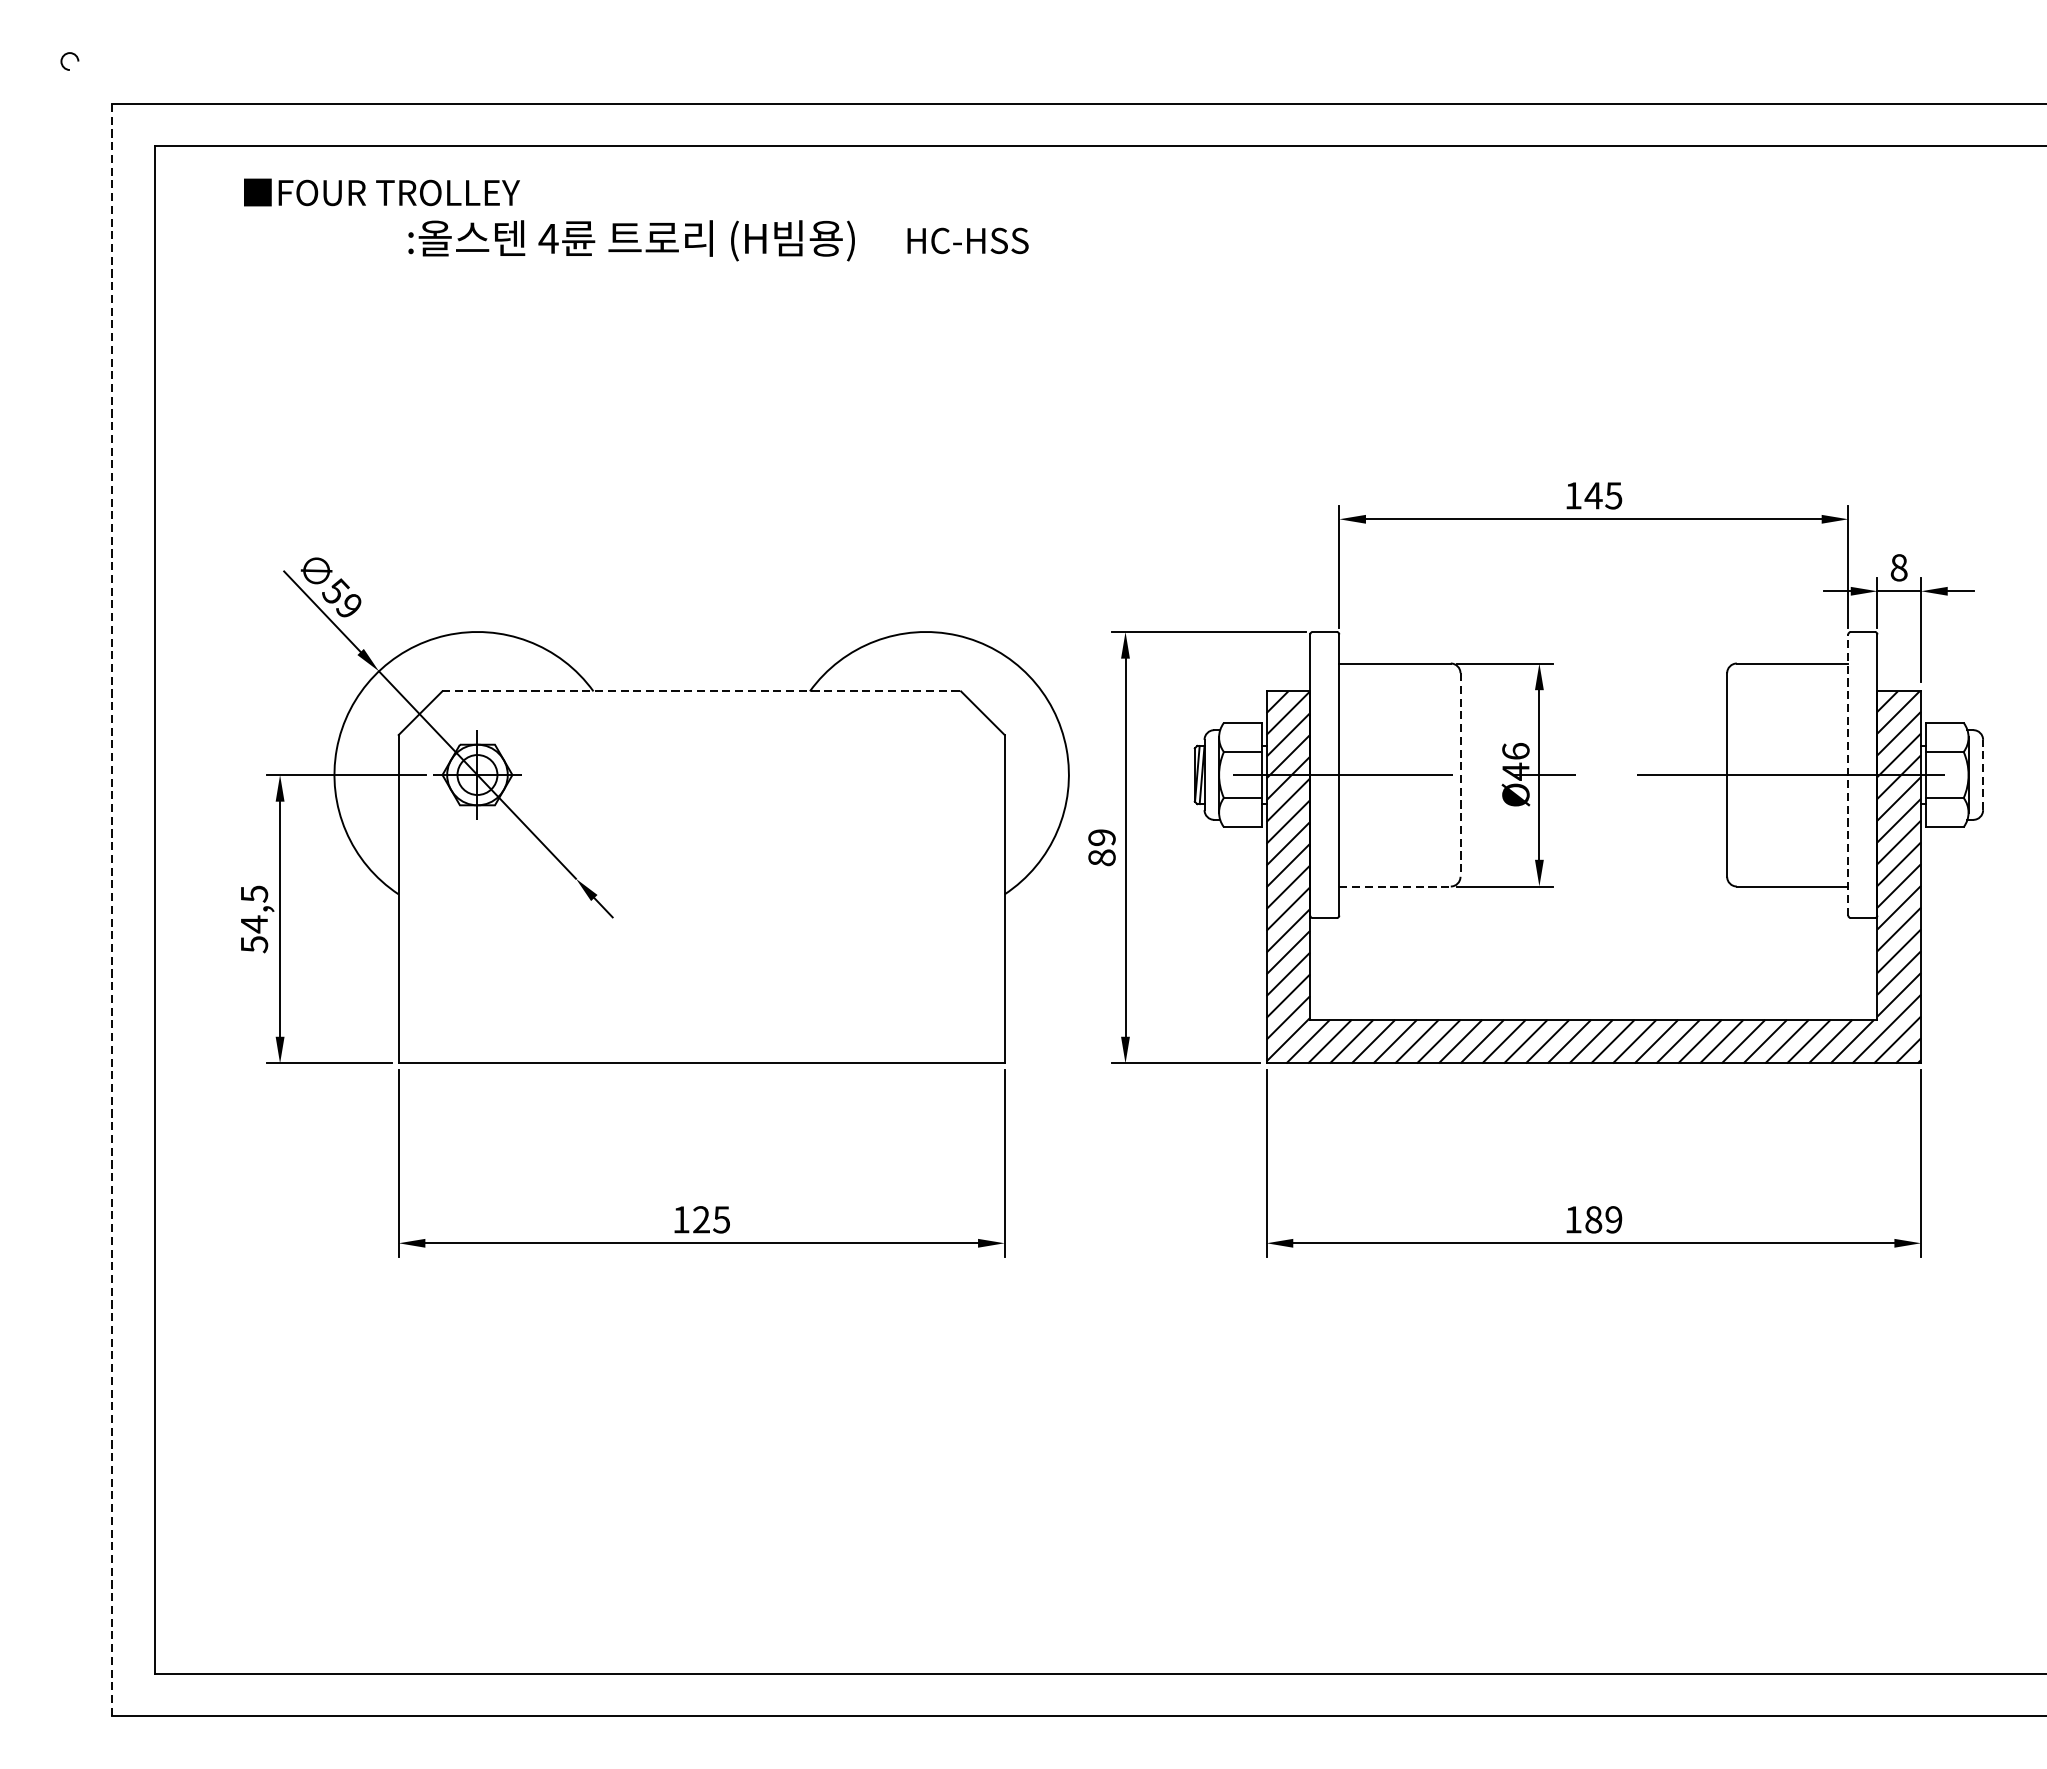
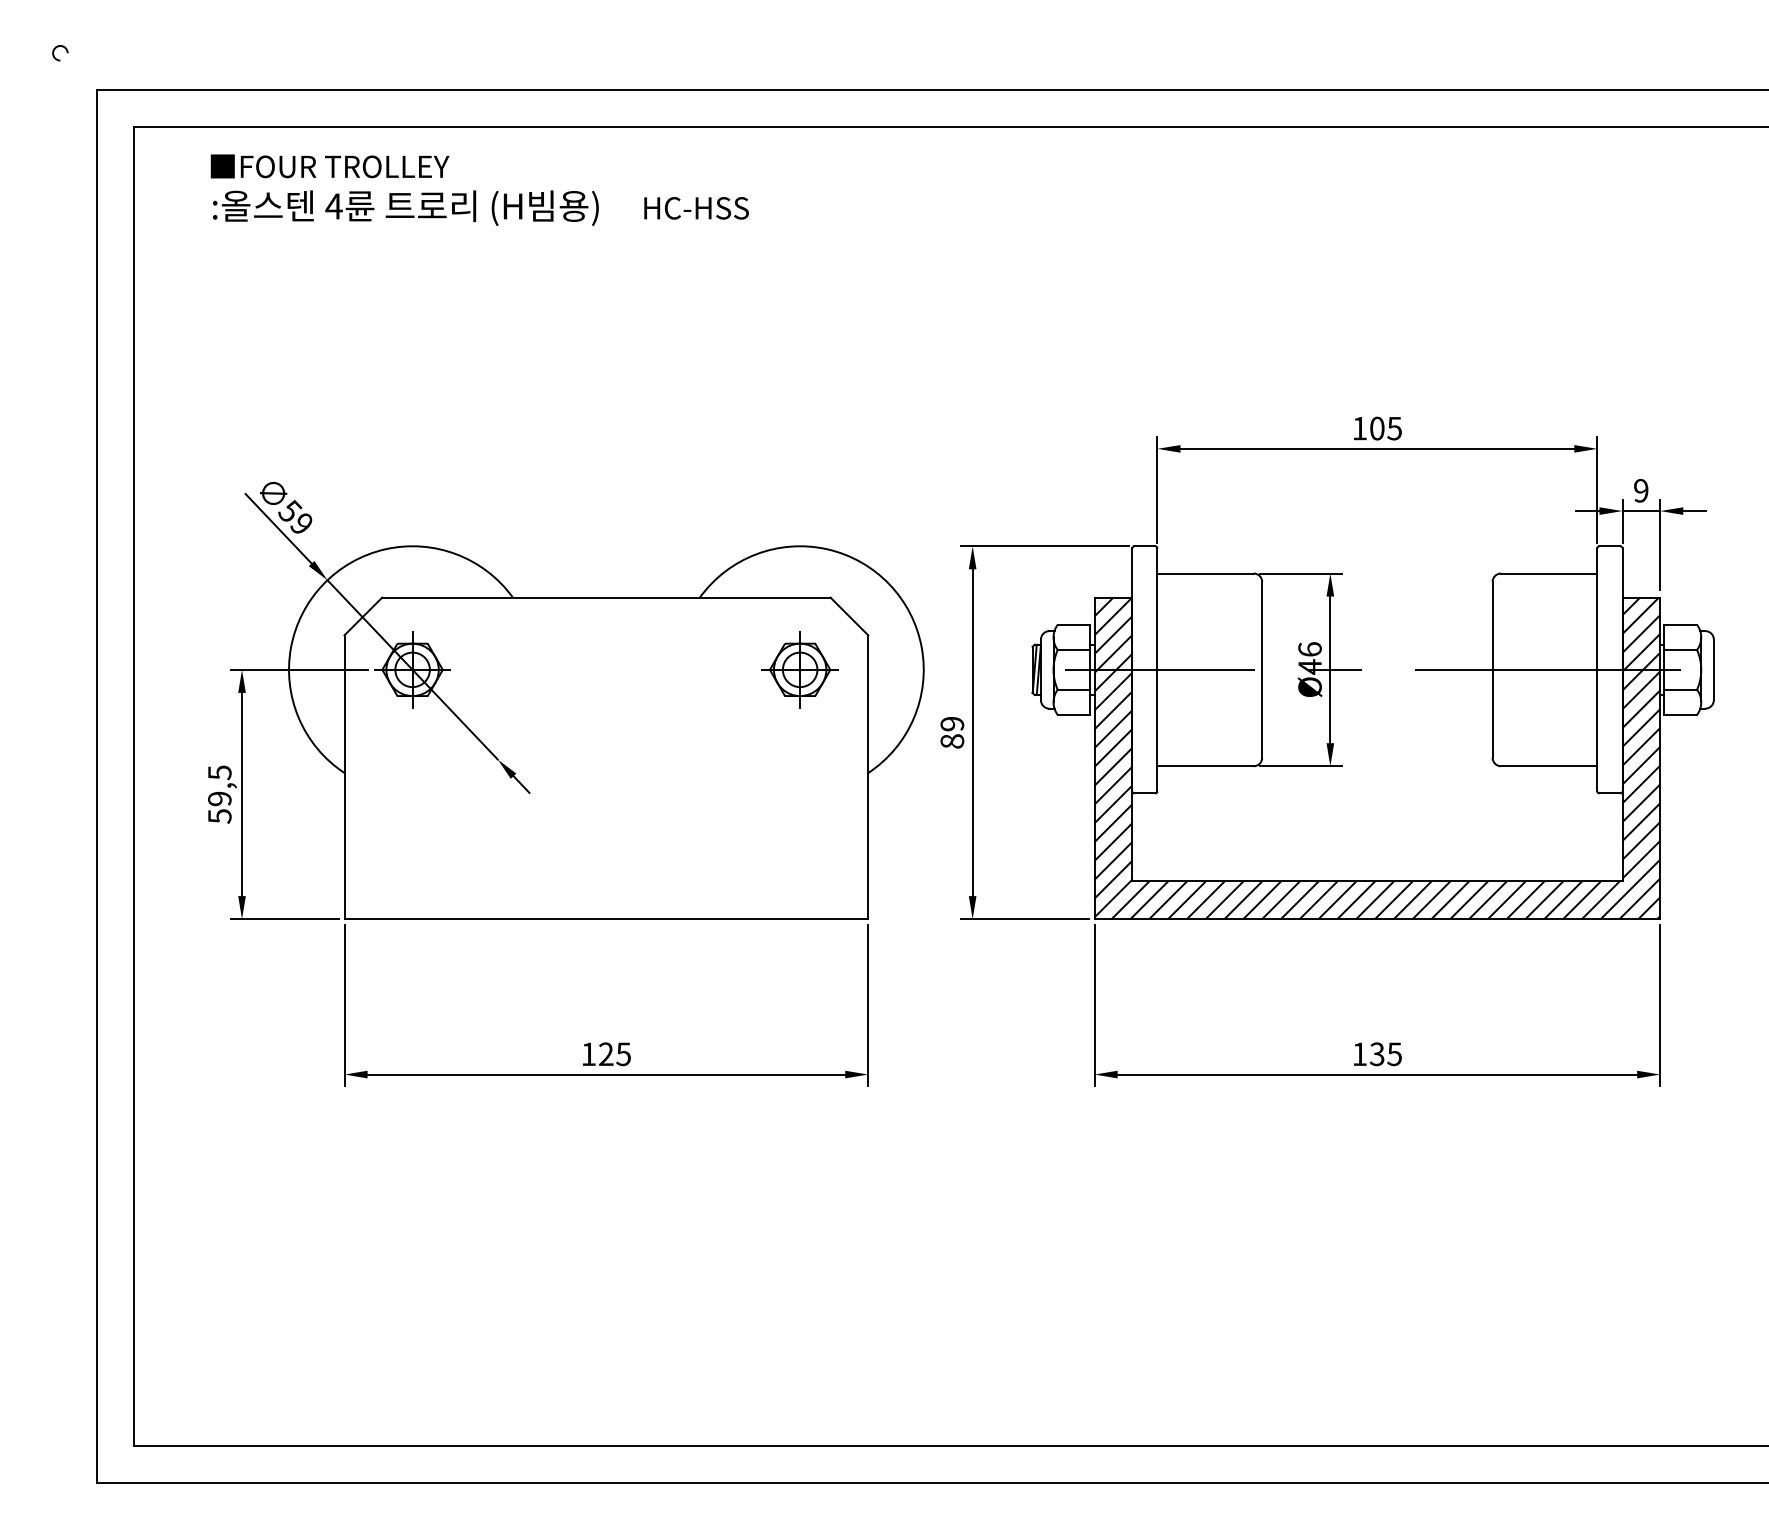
text: (718, 239) -> (480, 207), moved
text: (1593, 495) -> (1377, 428), 145 -> 105
text: (1899, 567) -> (1641, 490), 8 -> 9
line: (701, 691) -> (606, 597), dashed -> solid
part: (925, 774) -> (799, 669), added
line: (1460, 774) -> (1262, 669), dashed -> solid
line: (1848, 774) -> (1597, 669), dashed -> solid
line: (1982, 774) -> (1713, 669), dashed -> solid
line: (1396, 886) -> (1206, 766), dashed -> solid
line: (112, 909) -> (97, 786), dashed -> solid
text: (254, 923) -> (219, 798), 54,5 -> 59,5
text: (1603, 1220) -> (1385, 1054), 189 -> 135

